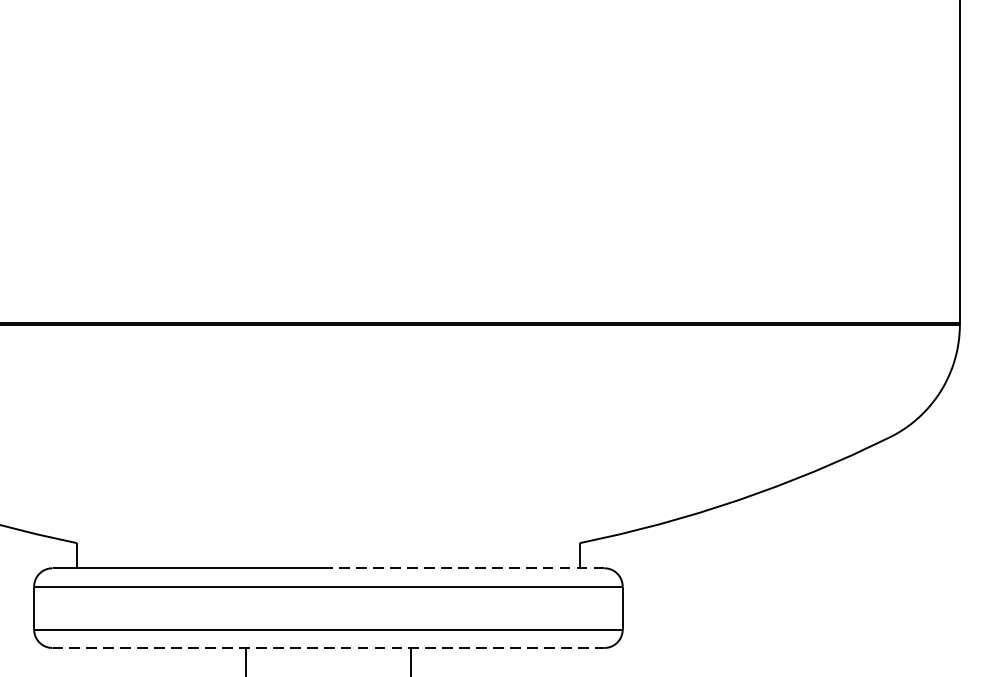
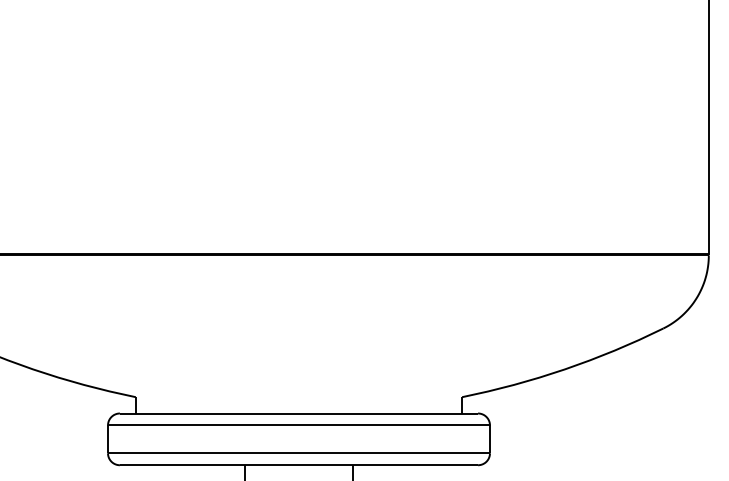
line: (466, 568) -> (388, 413), dashed -> solid
line: (329, 648) -> (299, 465), dashed -> solid

